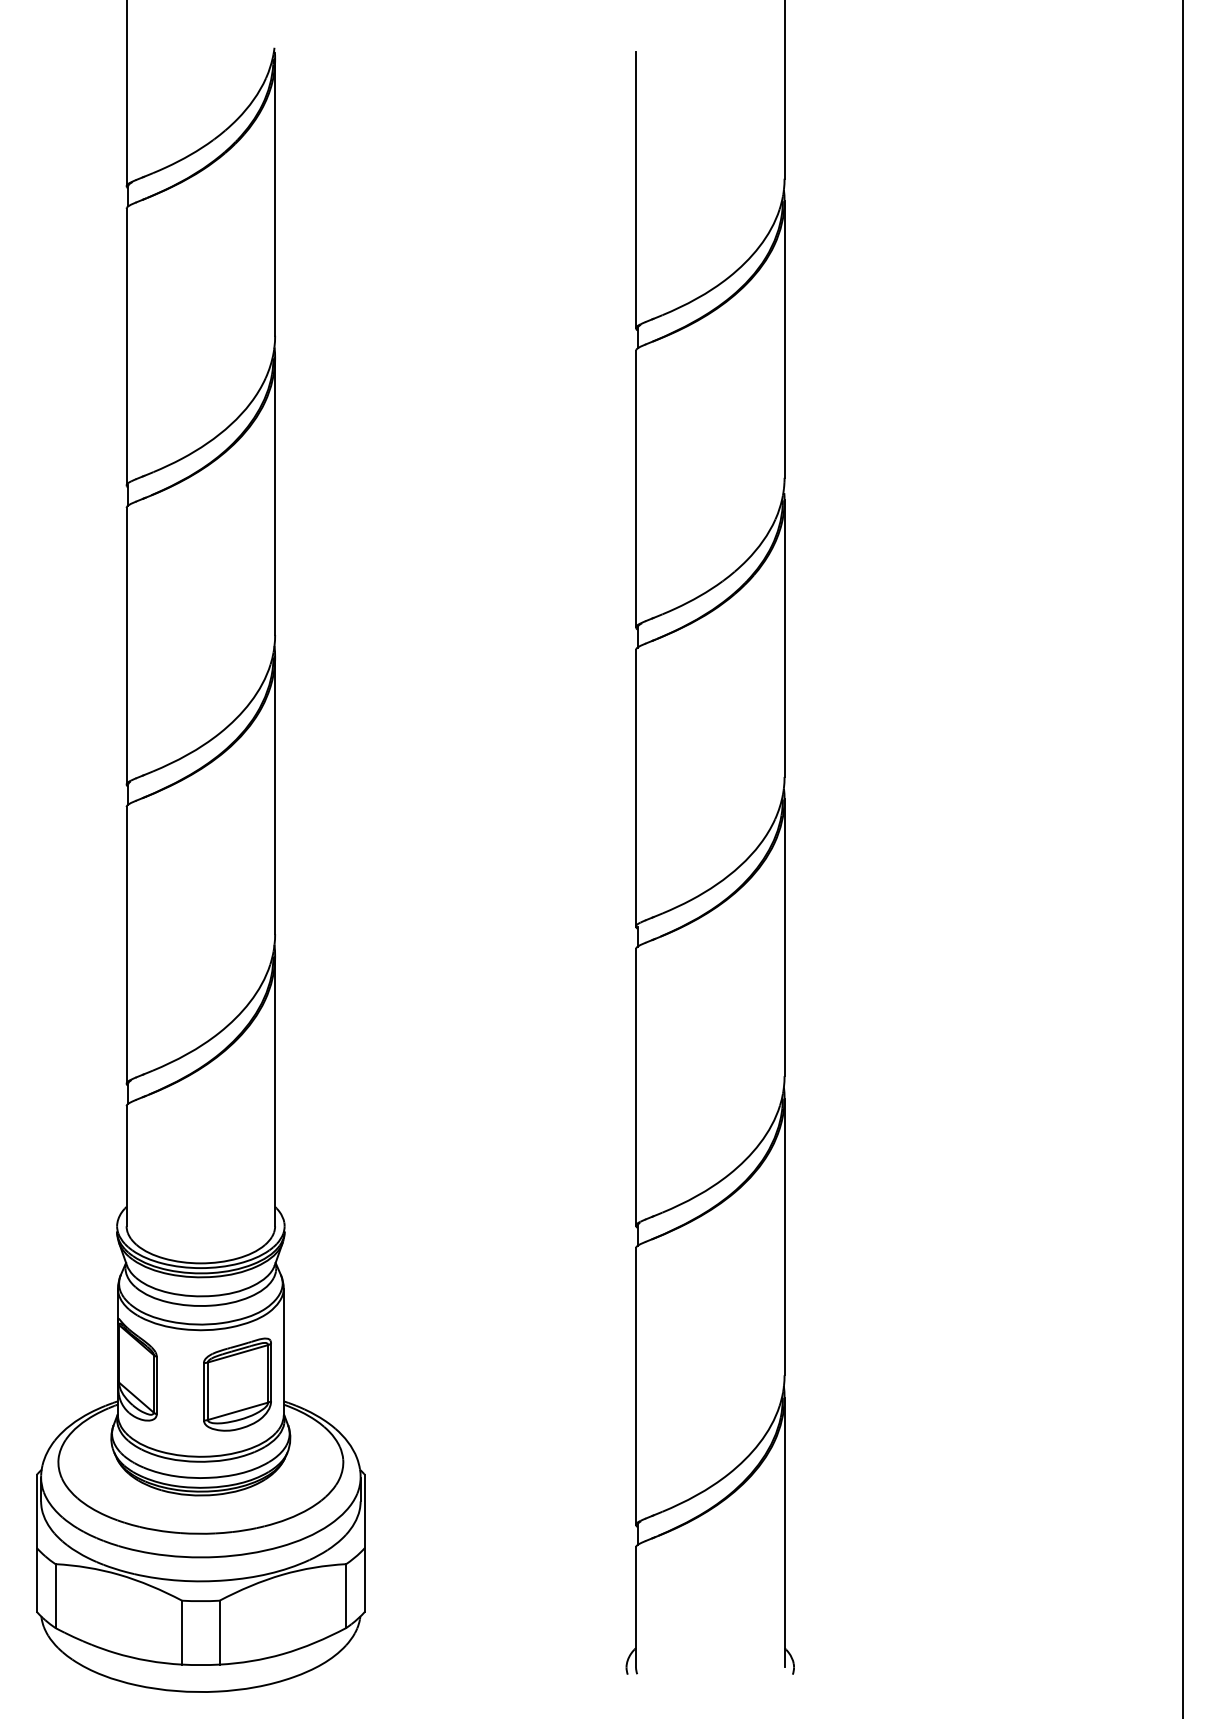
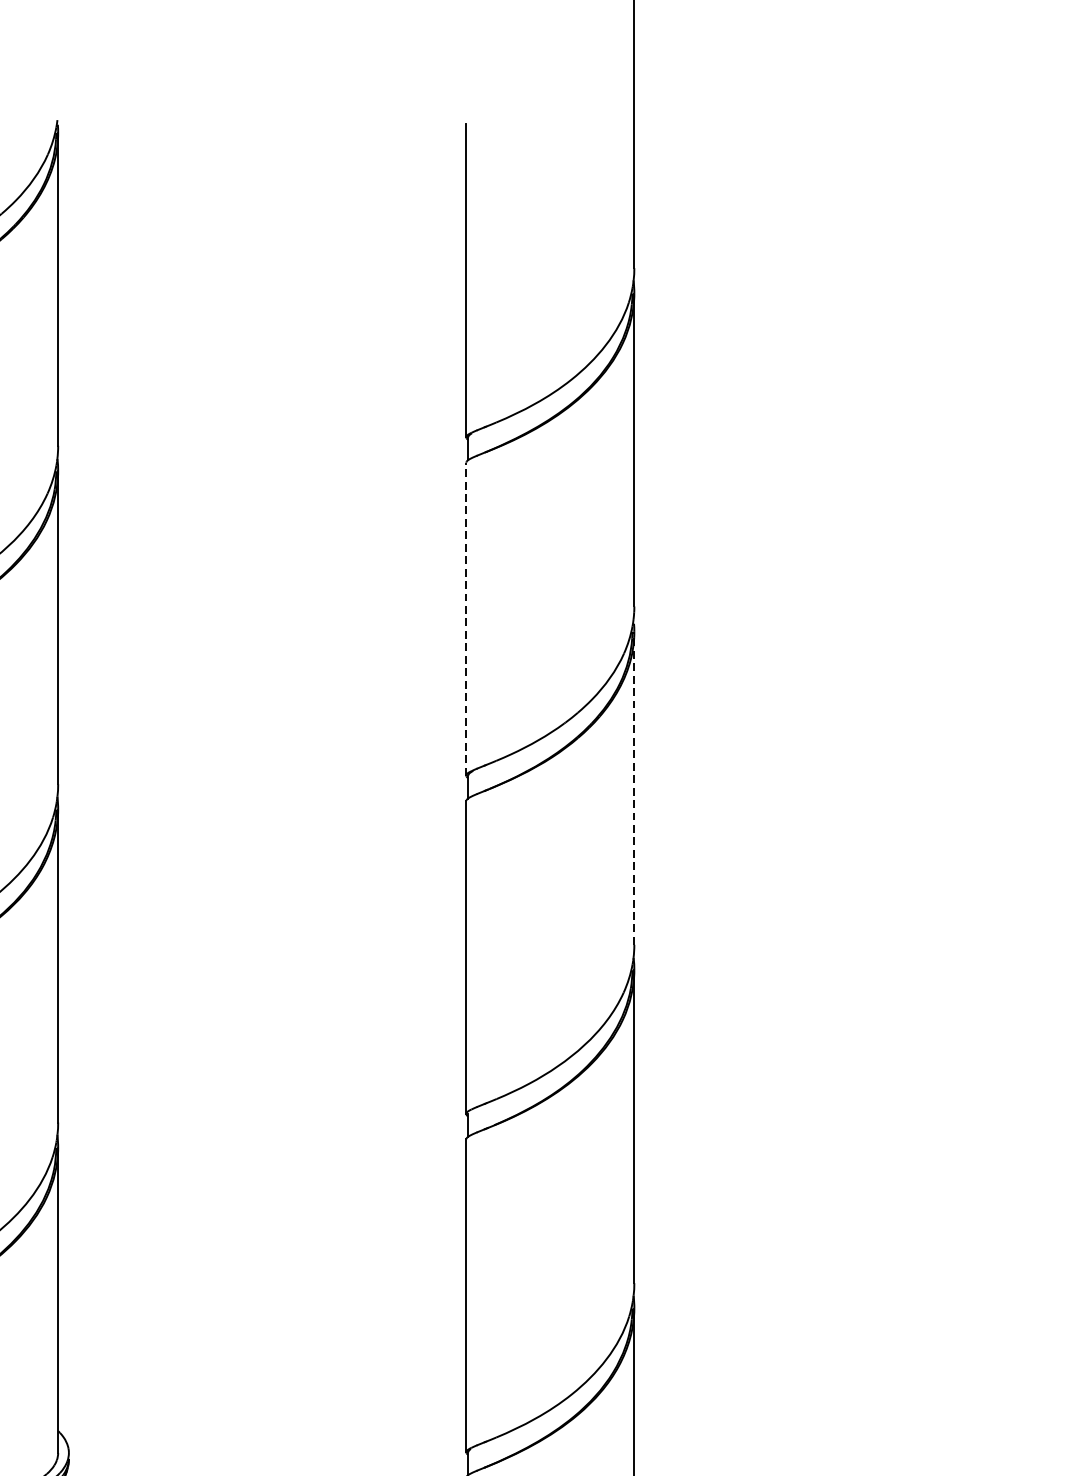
line: (636, 488) -> (466, 618), solid -> dashed
line: (784, 638) -> (634, 788), solid -> dashed

